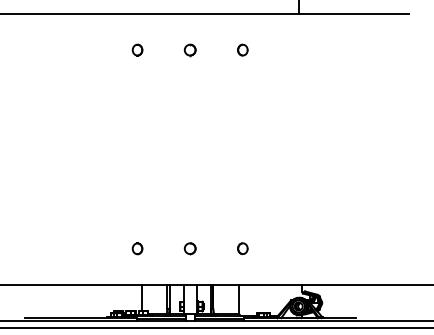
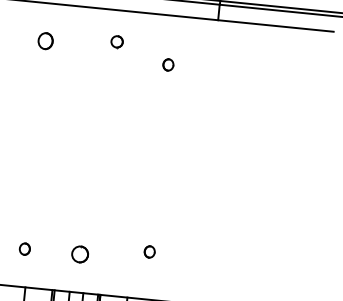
part: (137, 49) -> (45, 40), size x1.4
part: (242, 49) -> (168, 64), moved
part: (189, 50) -> (116, 42), moved
part: (189, 248) -> (79, 254), size x1.4
part: (242, 248) -> (149, 251), moved

